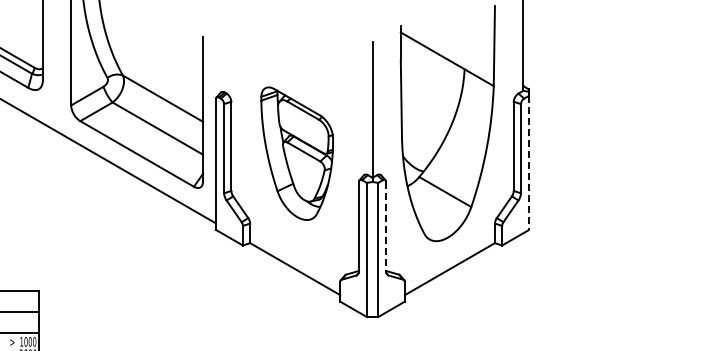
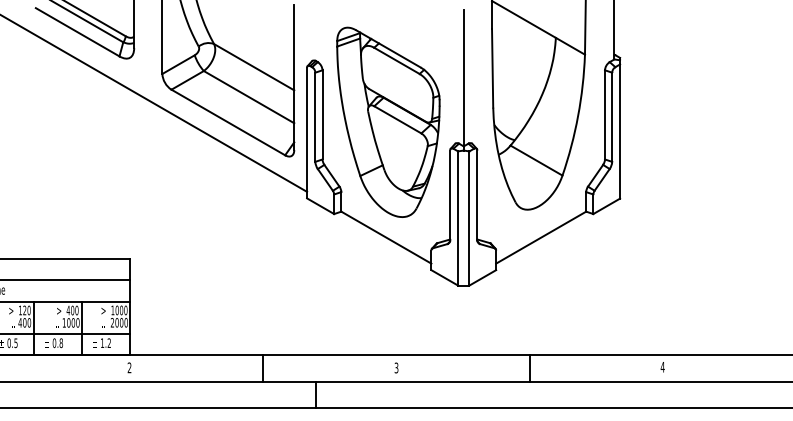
part: (297, 152) -> (388, 121), size x1.43
line: (529, 163) -> (620, 132), dashed -> solid
line: (386, 226) -> (477, 195), dashed -> solid

